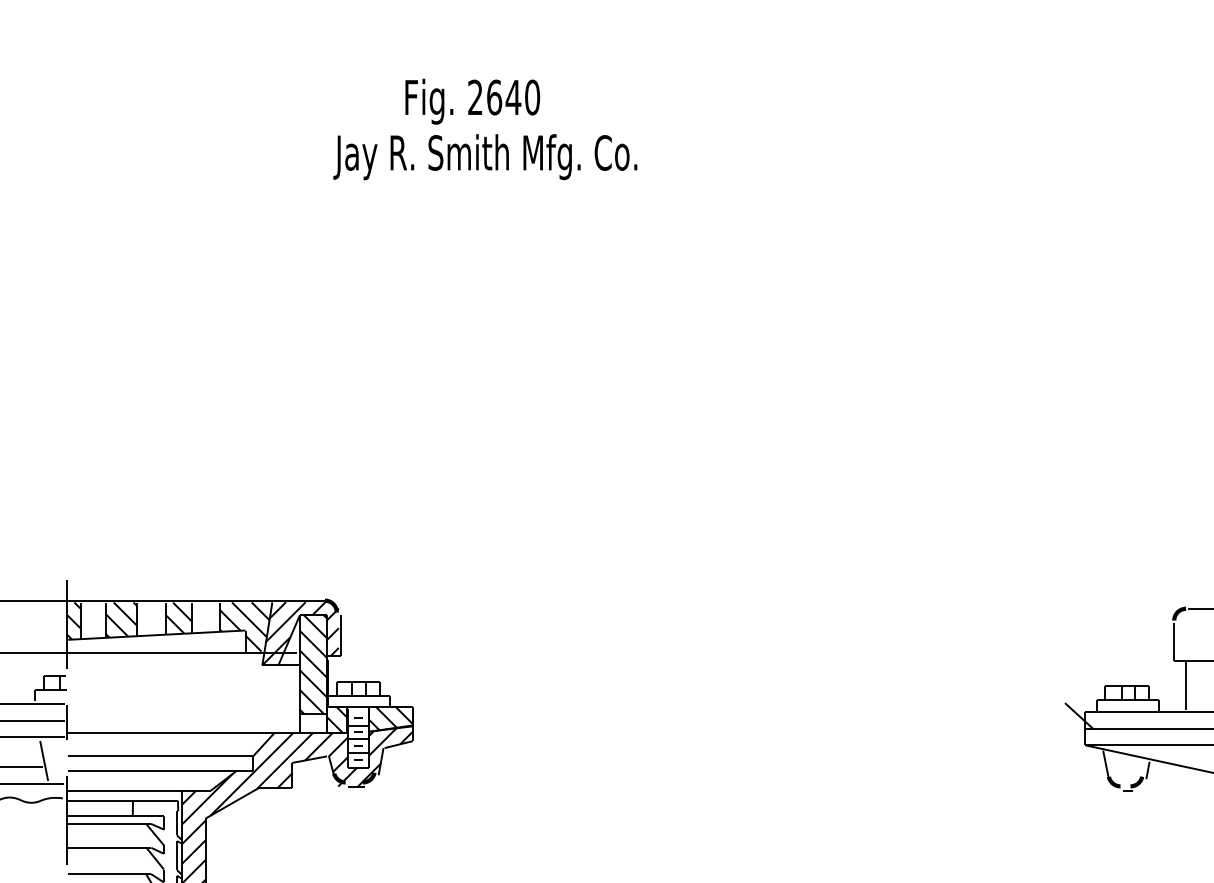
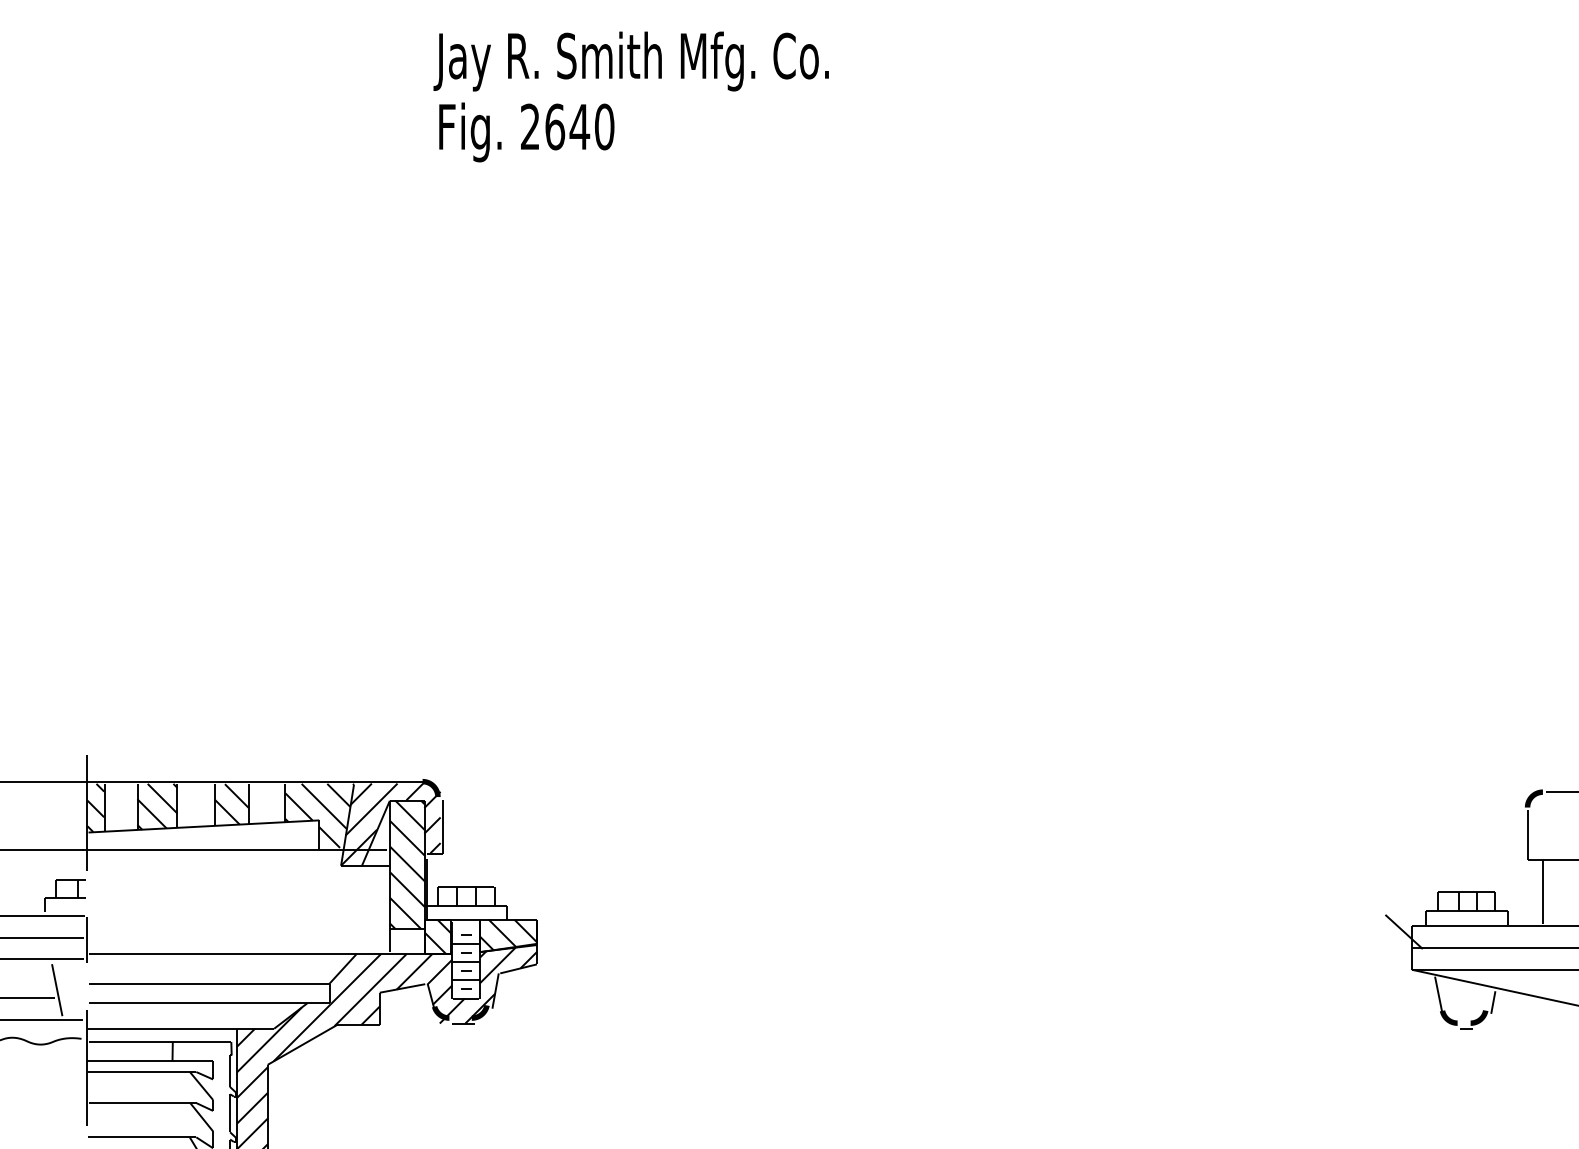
text: (472, 101) -> (526, 132), moved
text: (484, 157) -> (630, 61), moved

